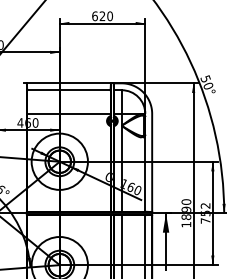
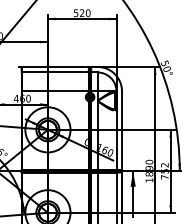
text: (94, 16) -> (75, 13), 620 -> 520

